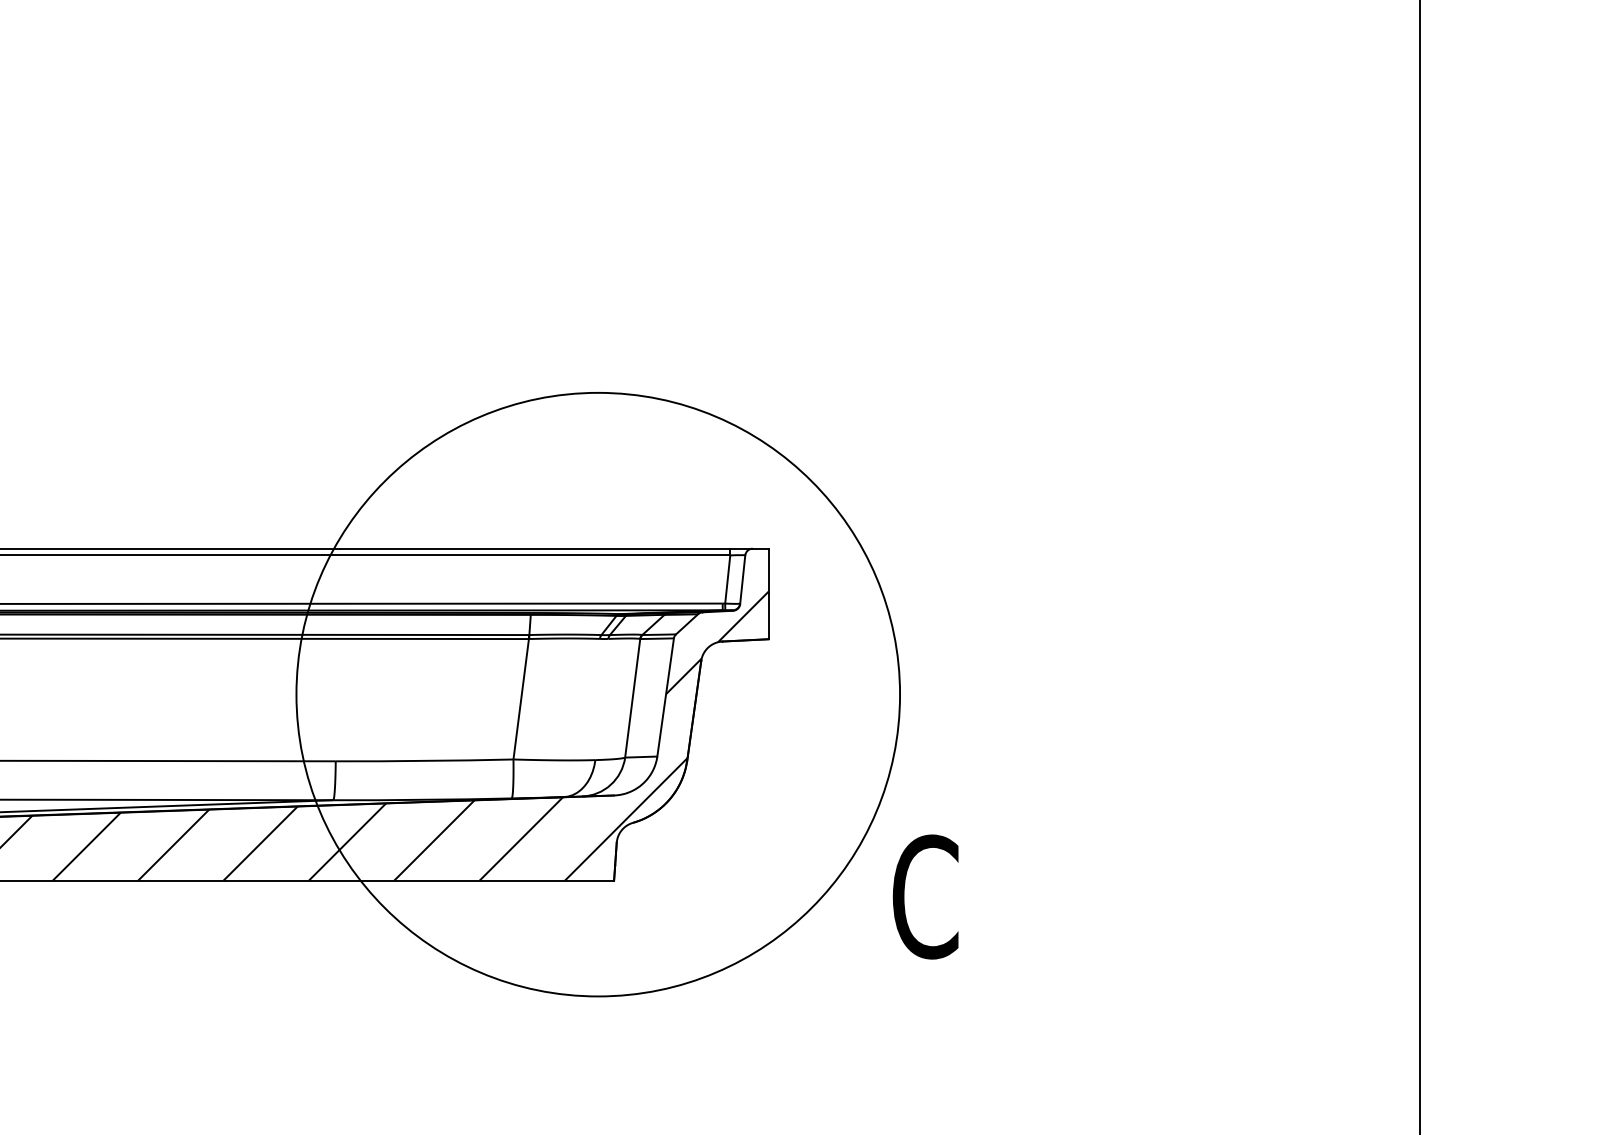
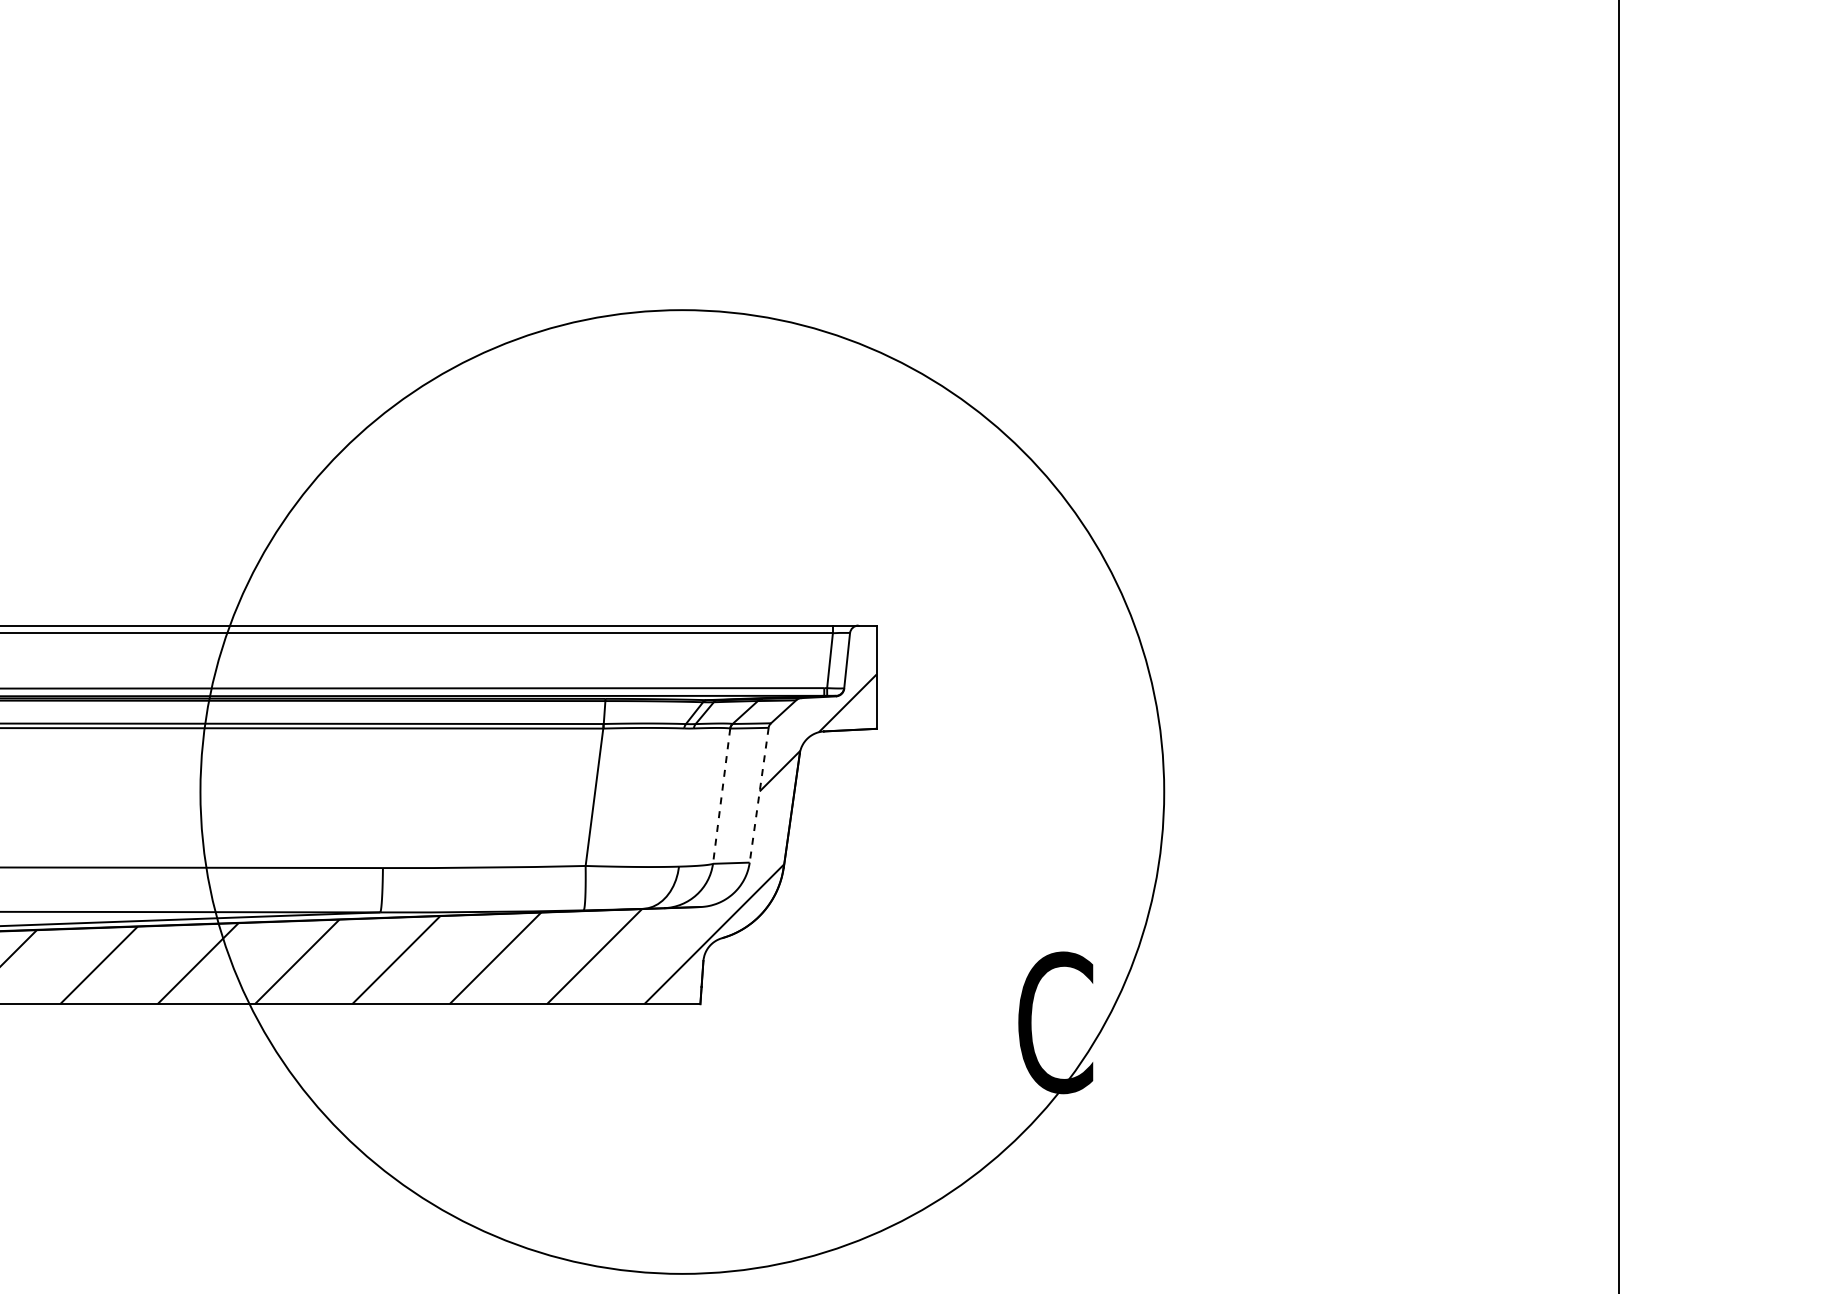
circle: (598, 694) -> (682, 791), size x1.4
line: (632, 697) -> (721, 795), solid -> dashed
line: (665, 697) -> (759, 795), solid -> dashed

